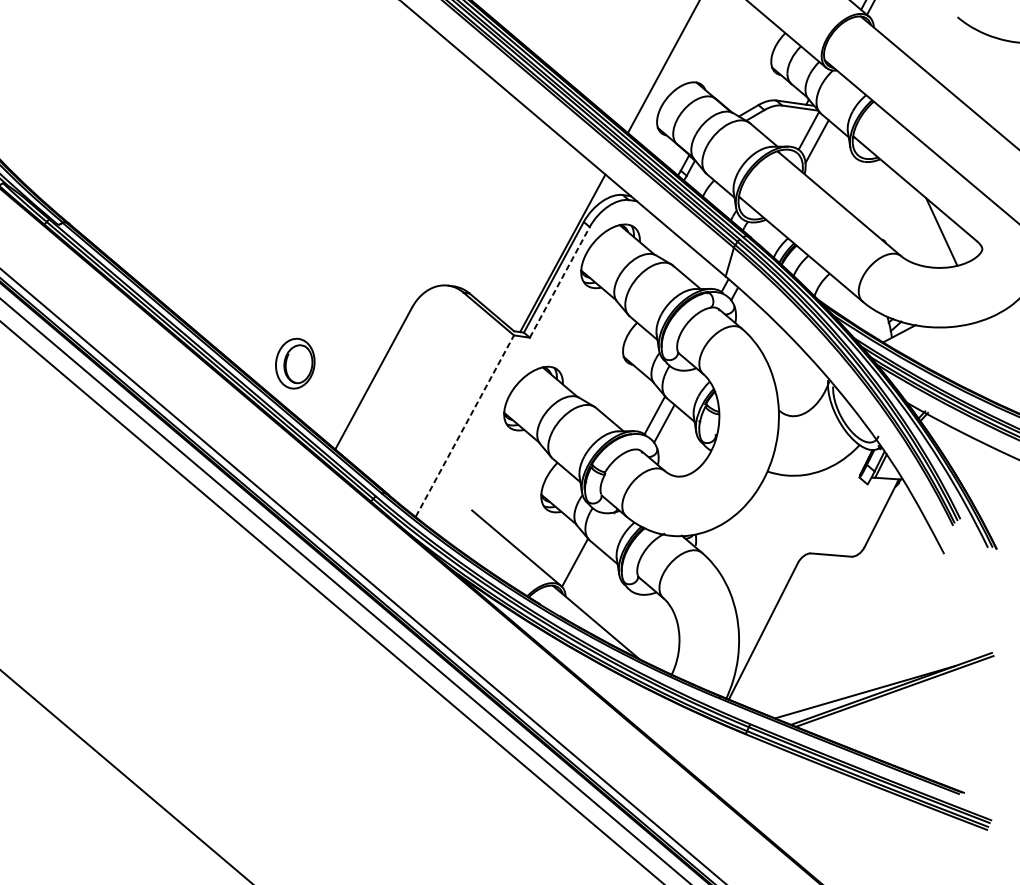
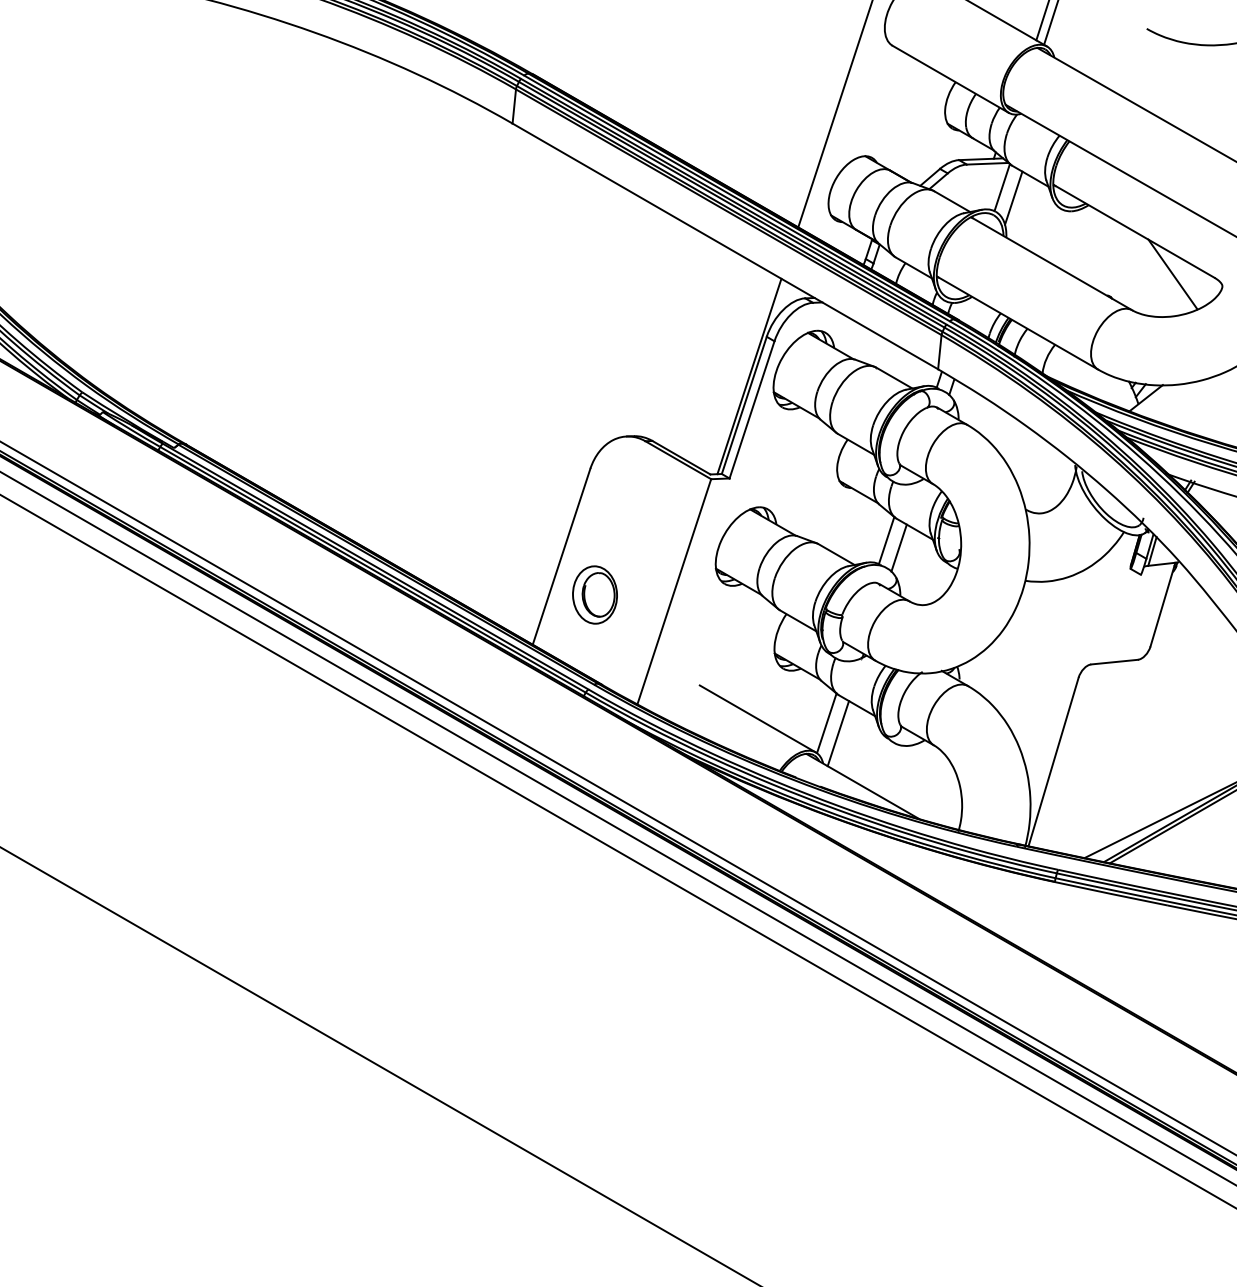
line: (560, 282) -> (752, 409), dashed -> solid
part: (294, 363) -> (594, 594), moved
line: (465, 425) -> (674, 591), dashed -> solid
line: (583, 573) -> (838, 733), added

